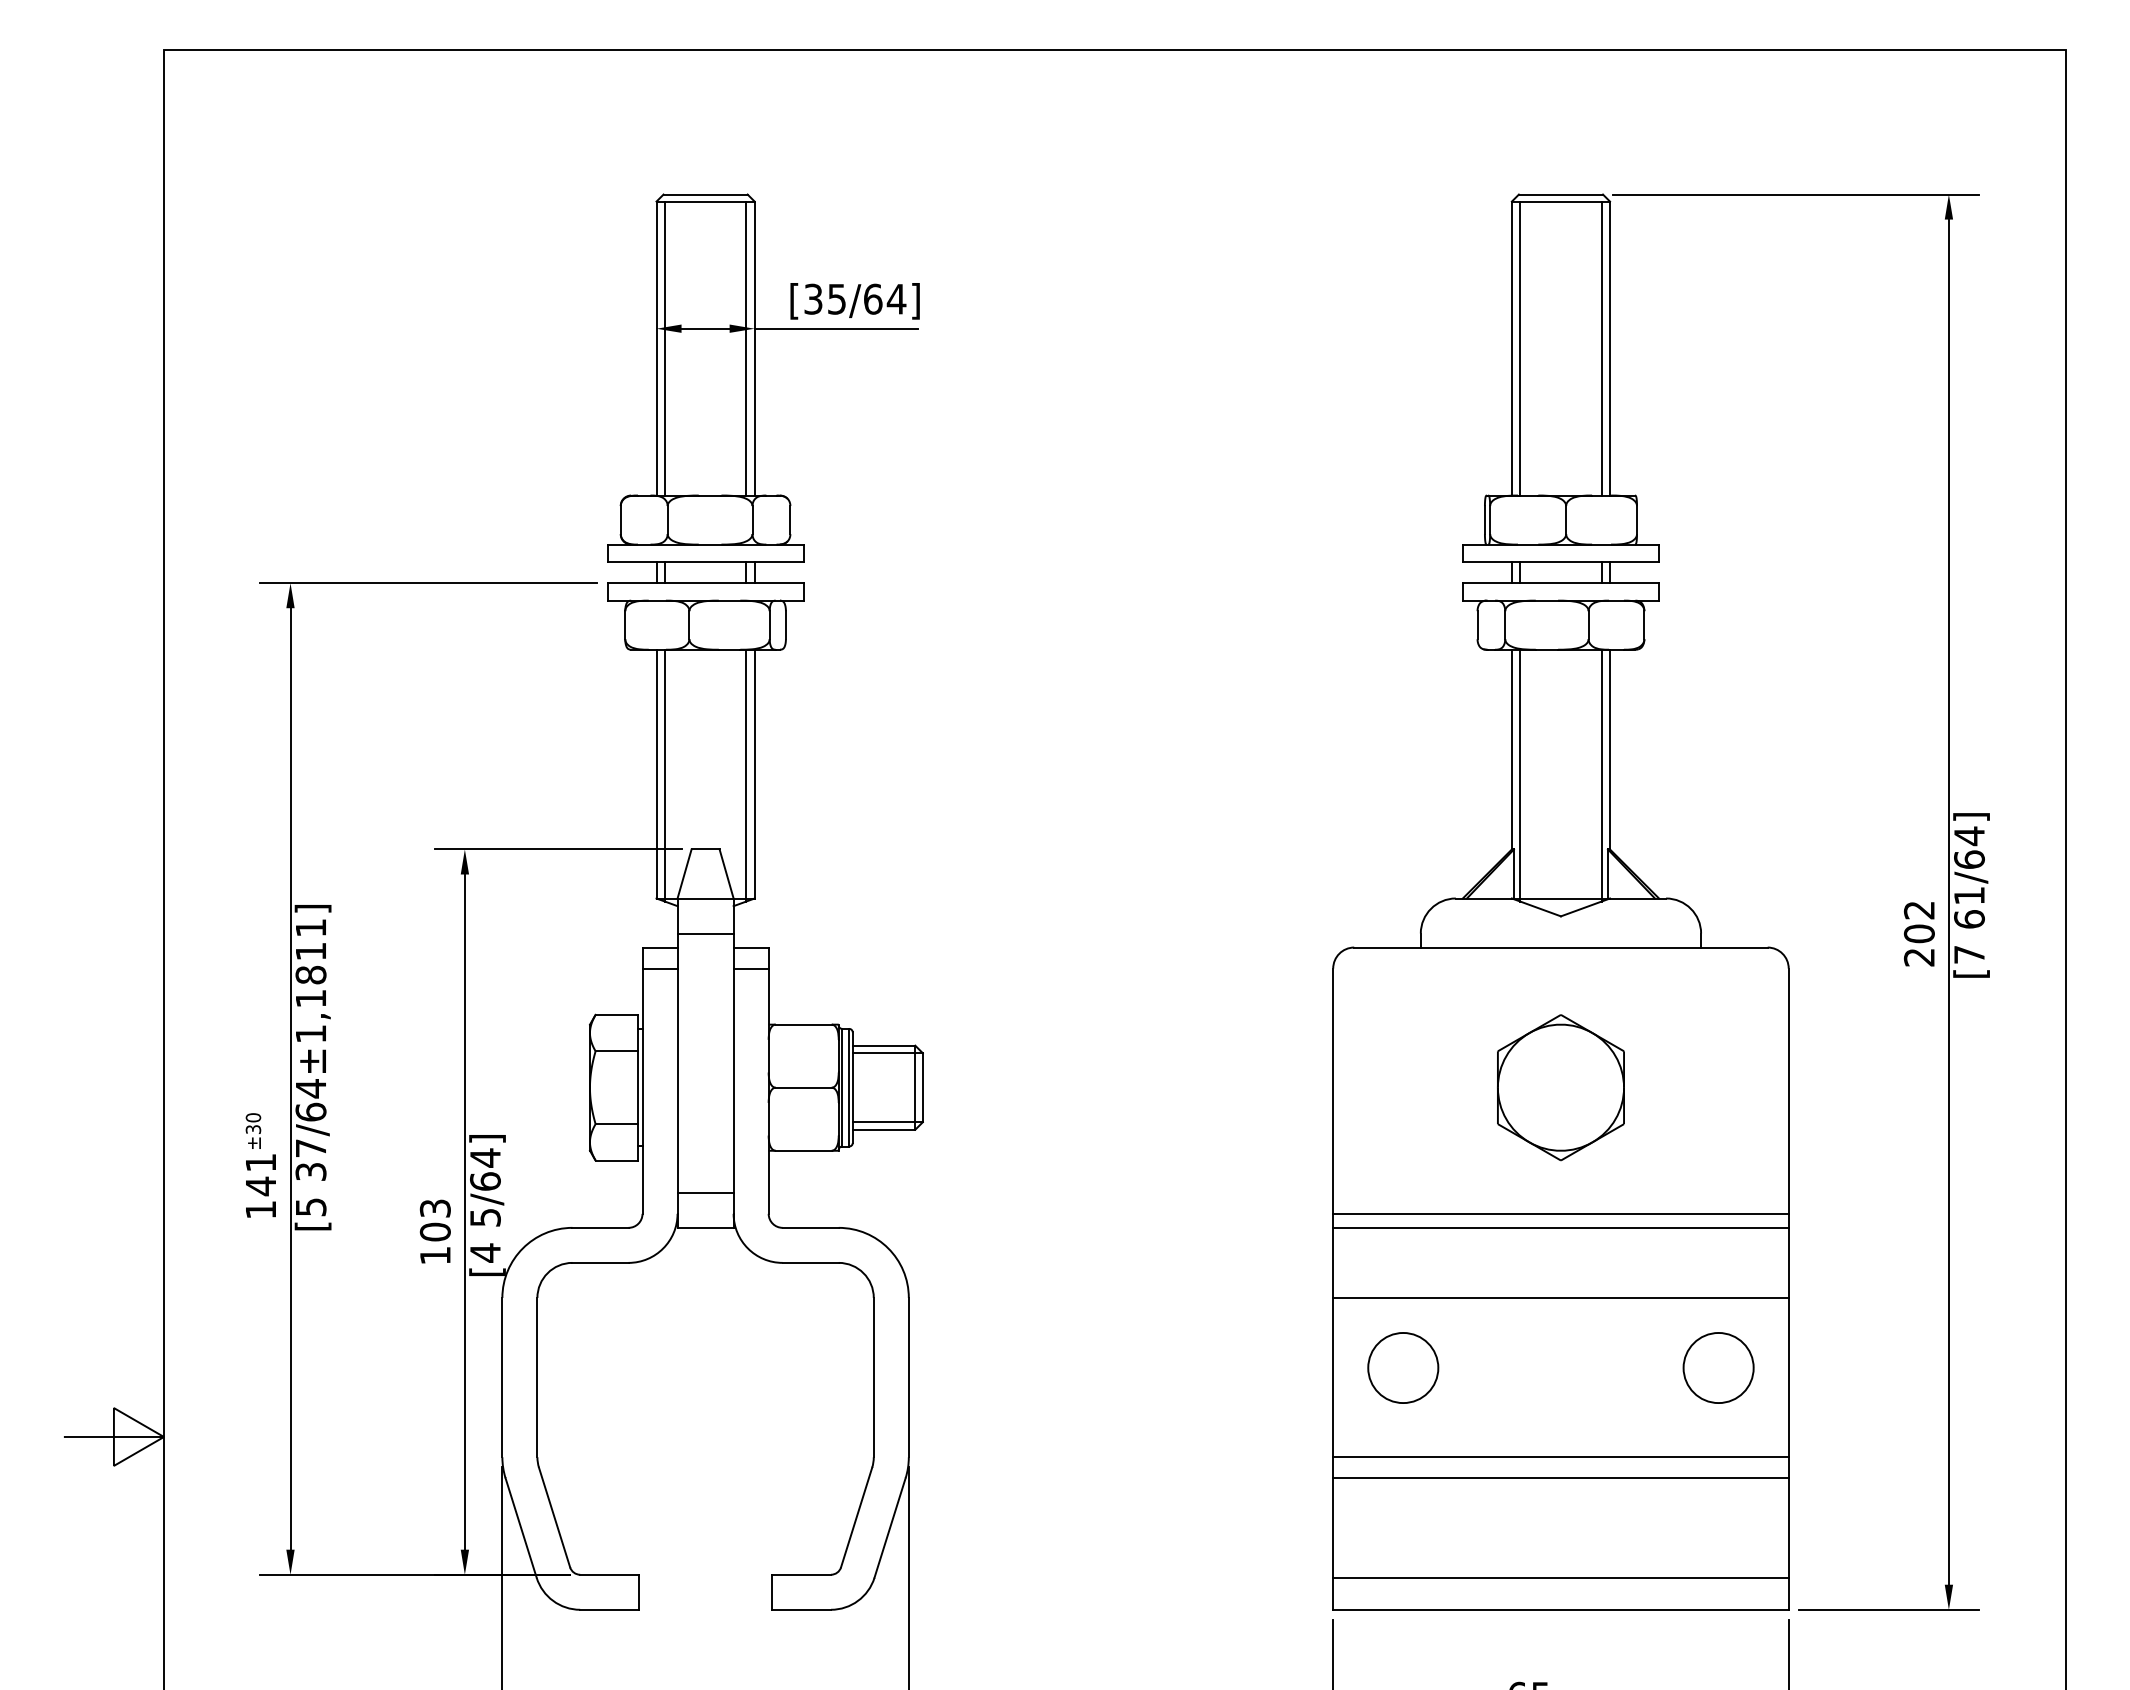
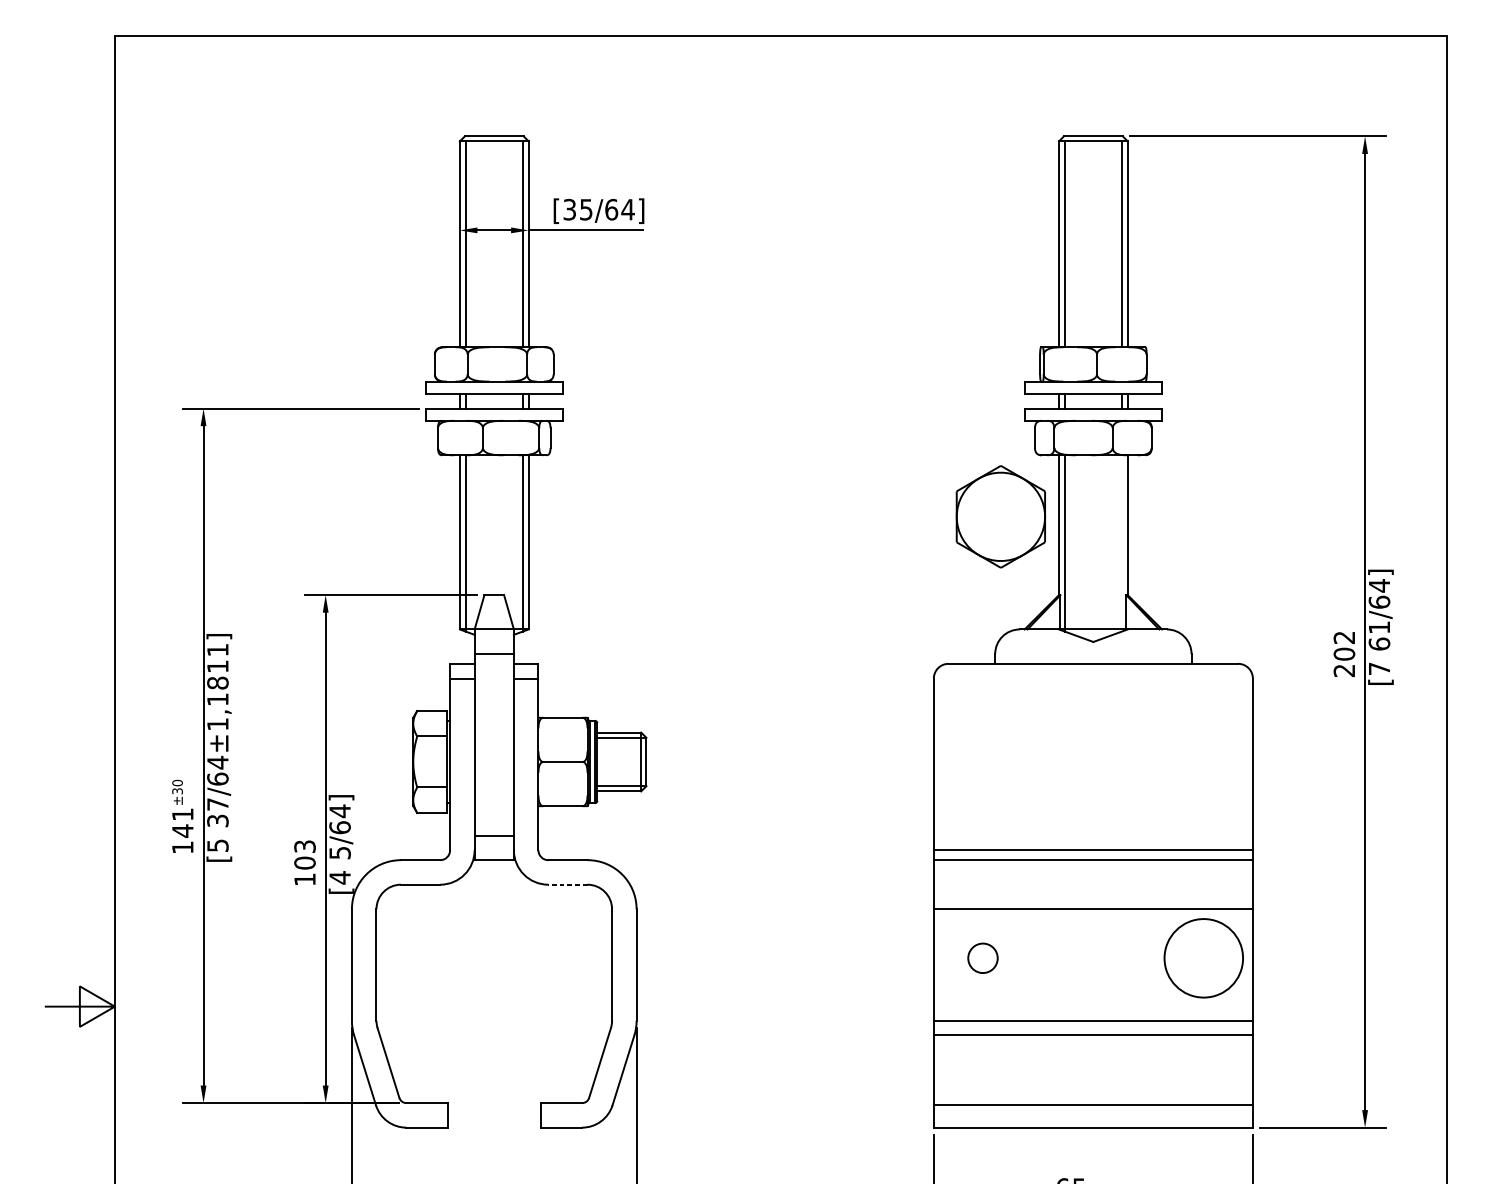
line: (1601, 775) -> (1121, 543), removed
part: (1560, 1087) -> (1000, 516), moved
line: (810, 1262) -> (567, 884), solid -> dashed
circle: (1403, 1367) -> (983, 957), size x0.6
circle: (1718, 1367) -> (1203, 957), size x1.6

